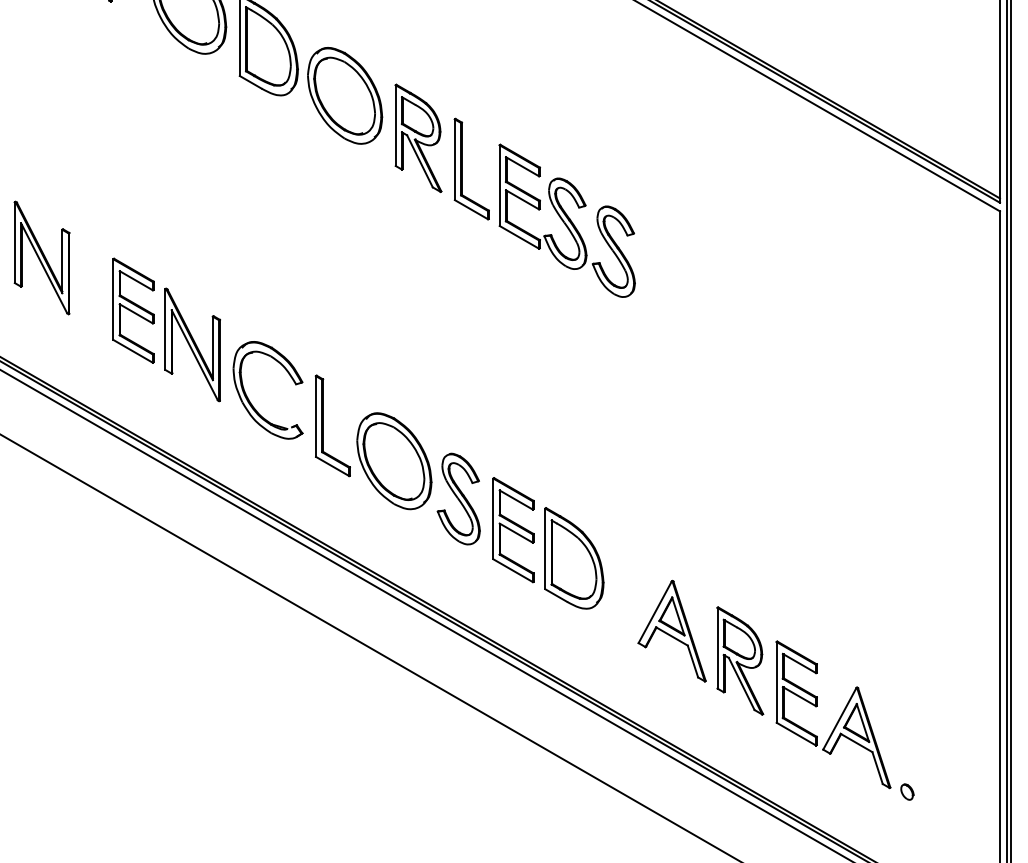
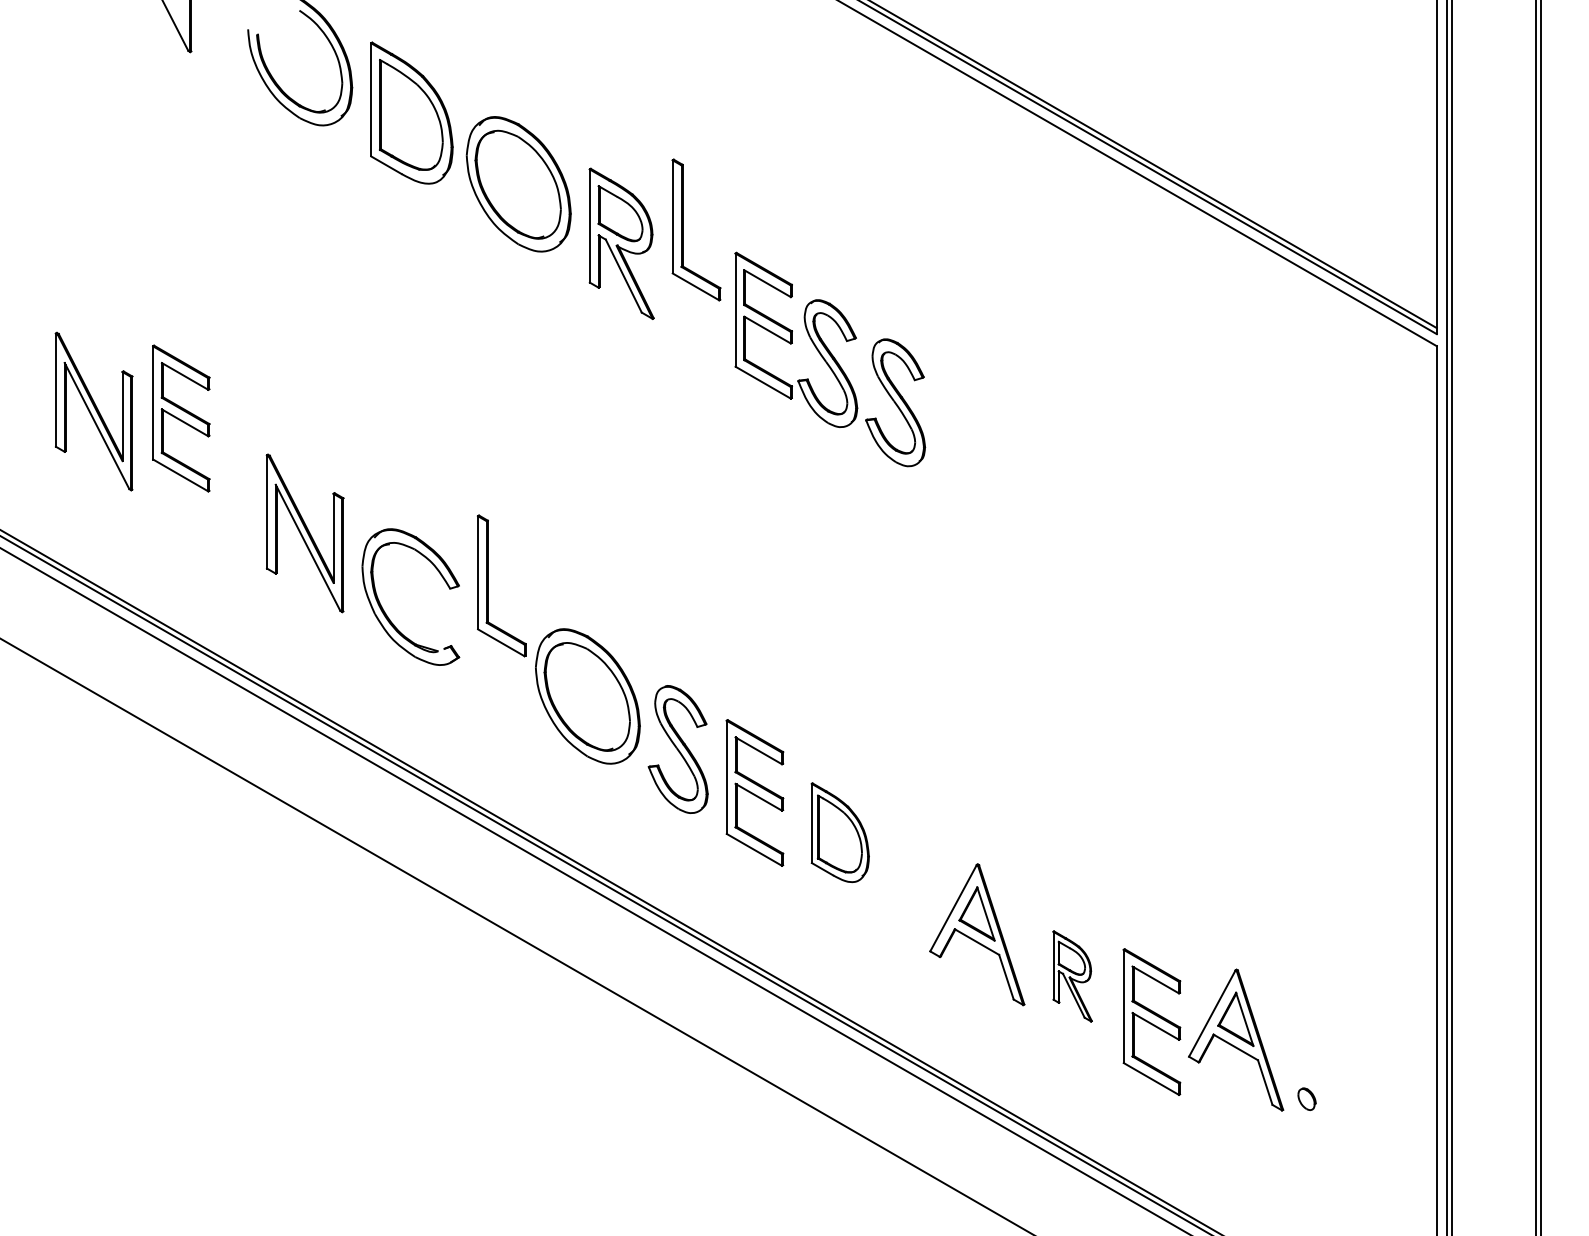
part: (462, 168) -> (683, 229), moved
part: (133, 310) -> (181, 418), moved
part: (323, 425) -> (488, 585), moved
part: (574, 558) -> (840, 832), size x0.7
part: (740, 661) -> (1072, 976), size x0.6
part: (857, 737) -> (1236, 1039), moved
part: (907, 791) -> (1306, 1098), moved

